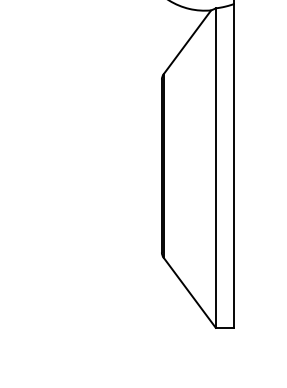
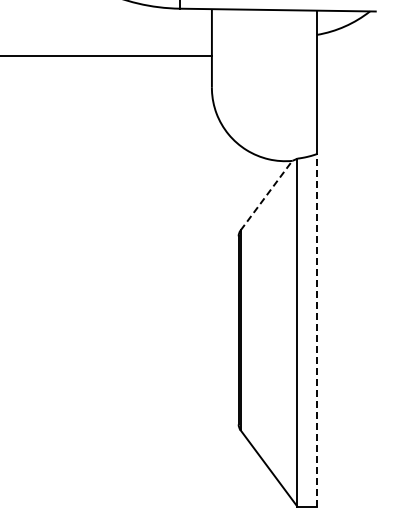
line: (187, 42) -> (266, 195), solid -> dashed
line: (234, 165) -> (317, 329), solid -> dashed

